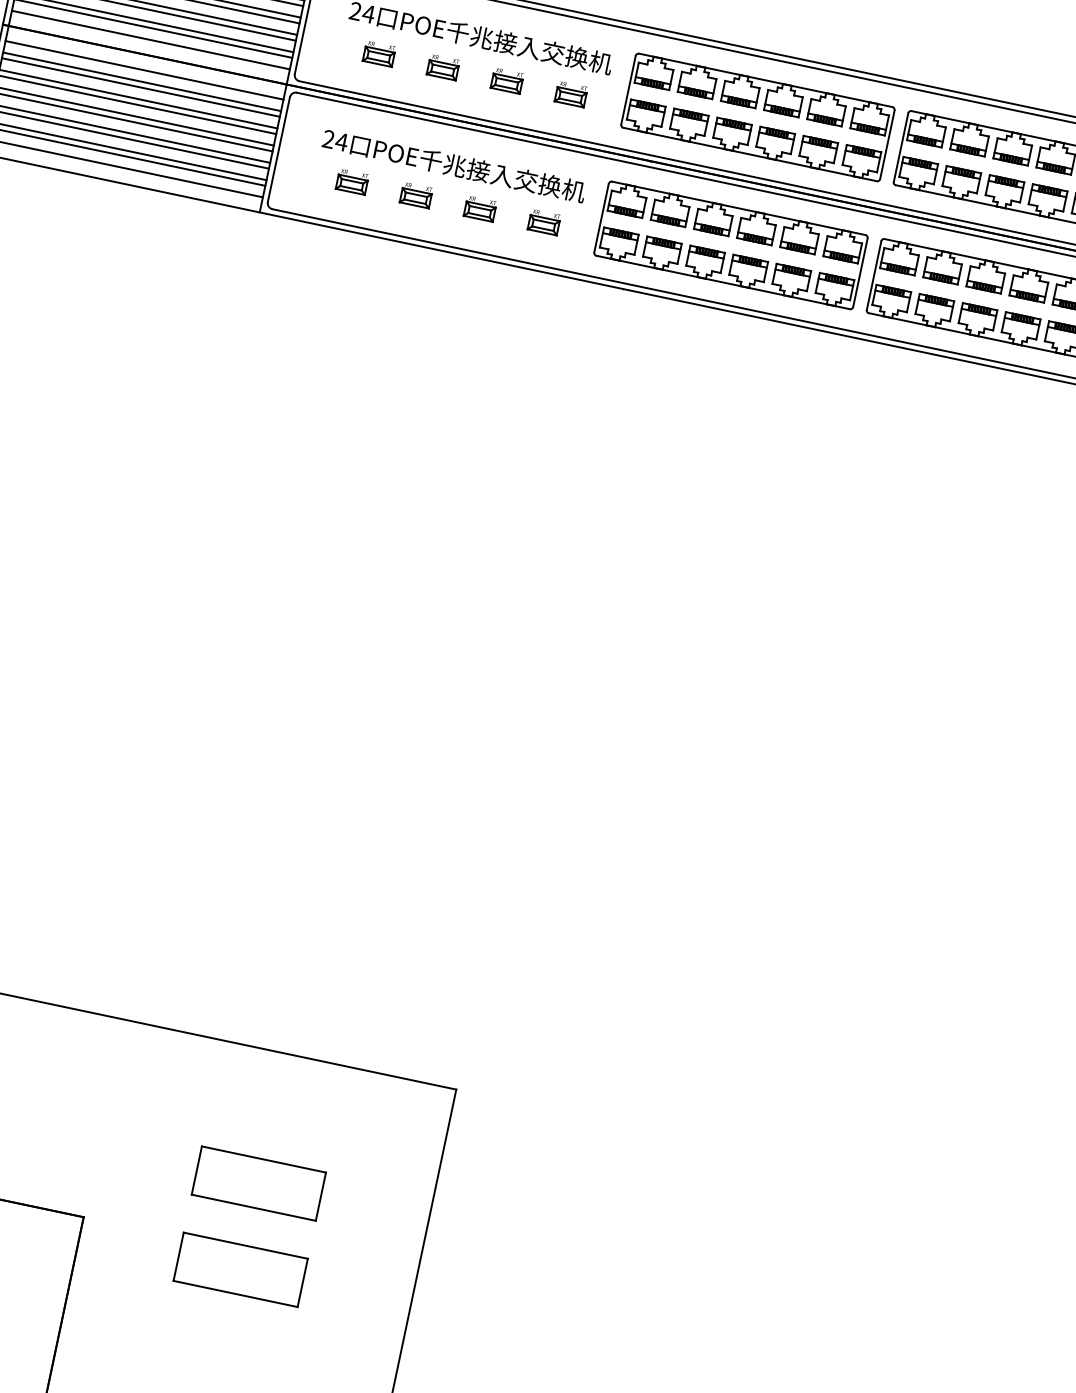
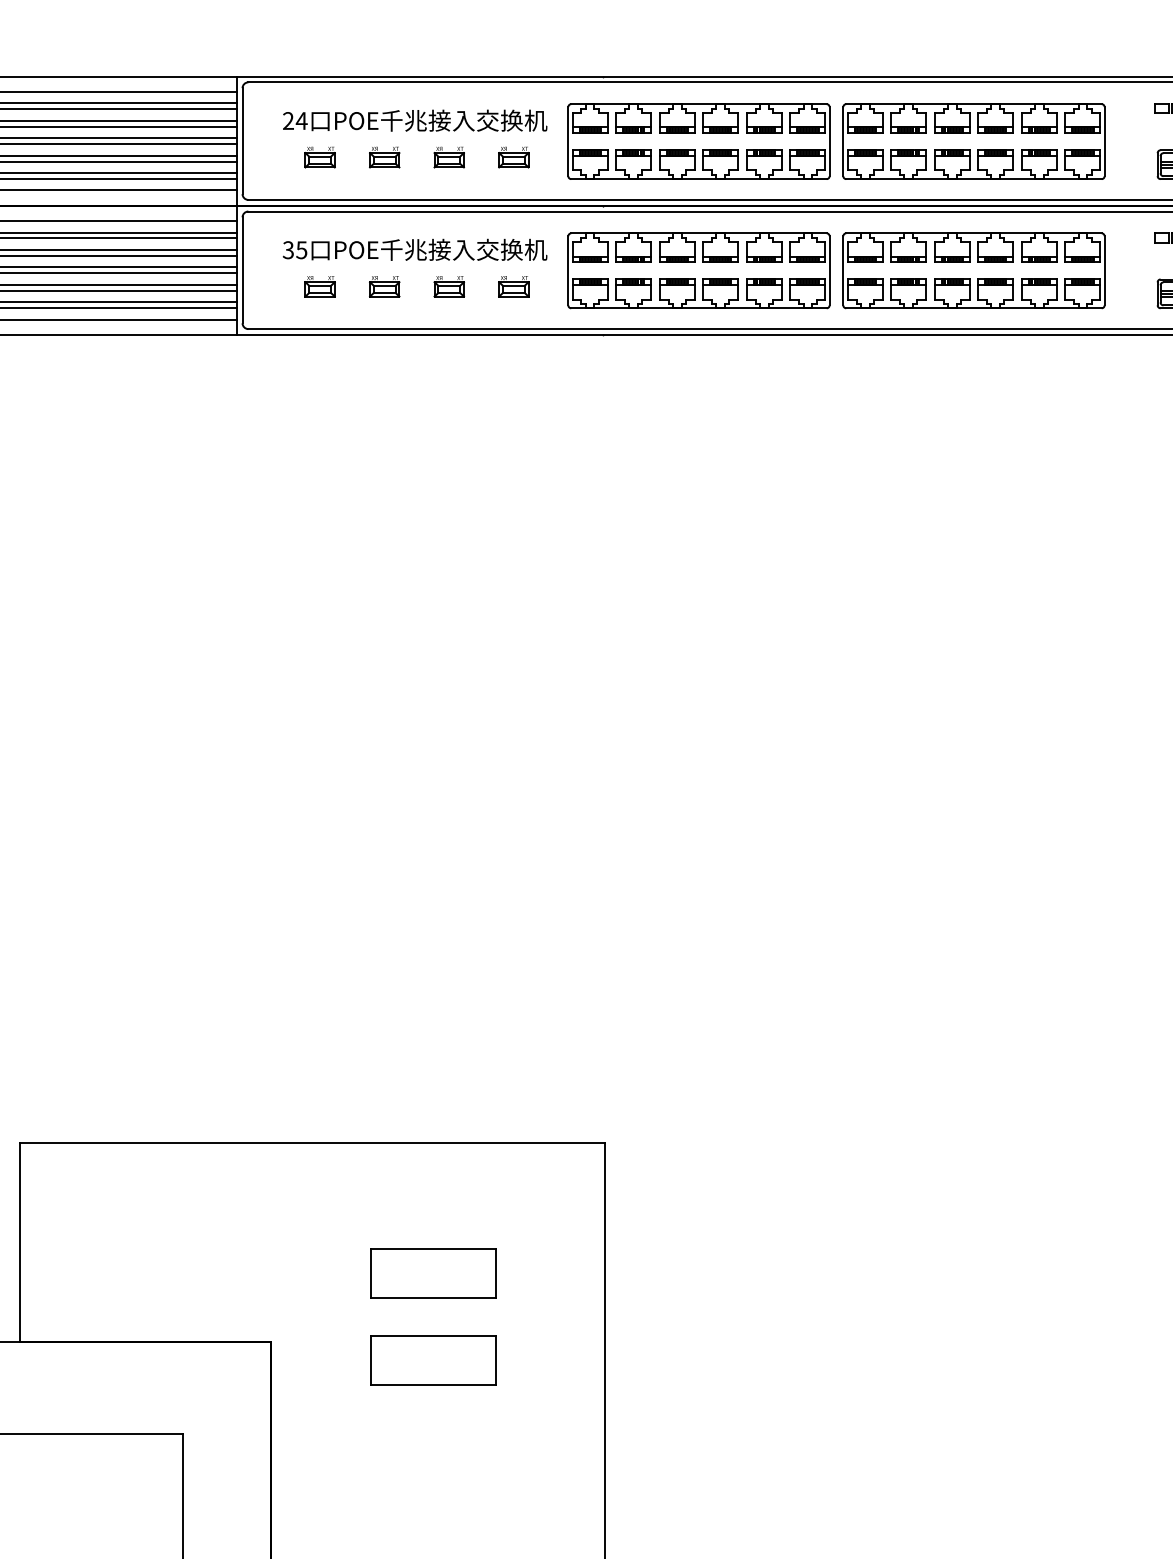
text: (334, 140) -> (294, 250), 24 -> 35

